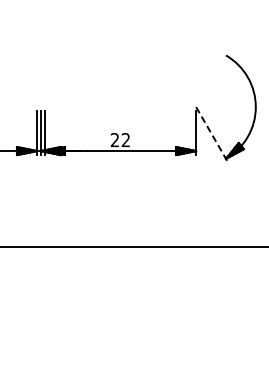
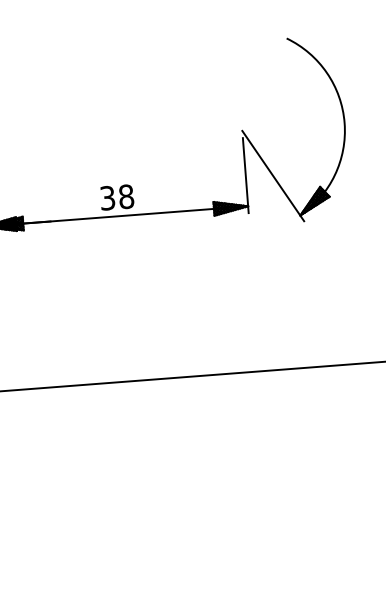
line: (212, 134) -> (273, 175), dashed -> solid
text: (120, 140) -> (117, 198), 22 -> 38

